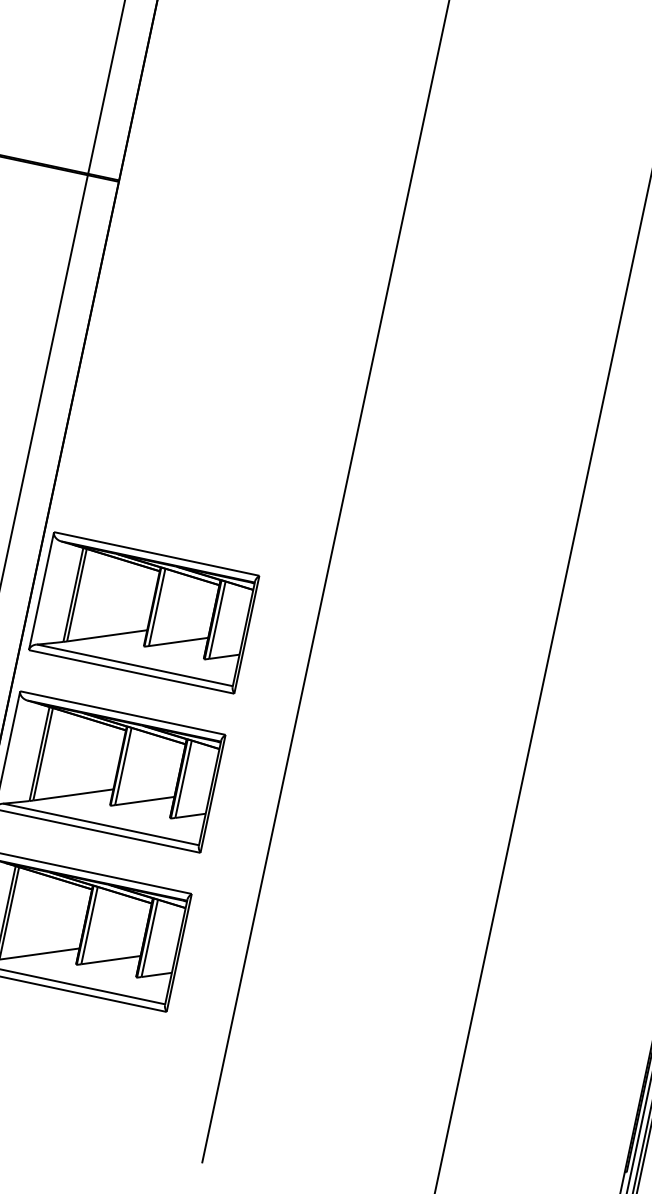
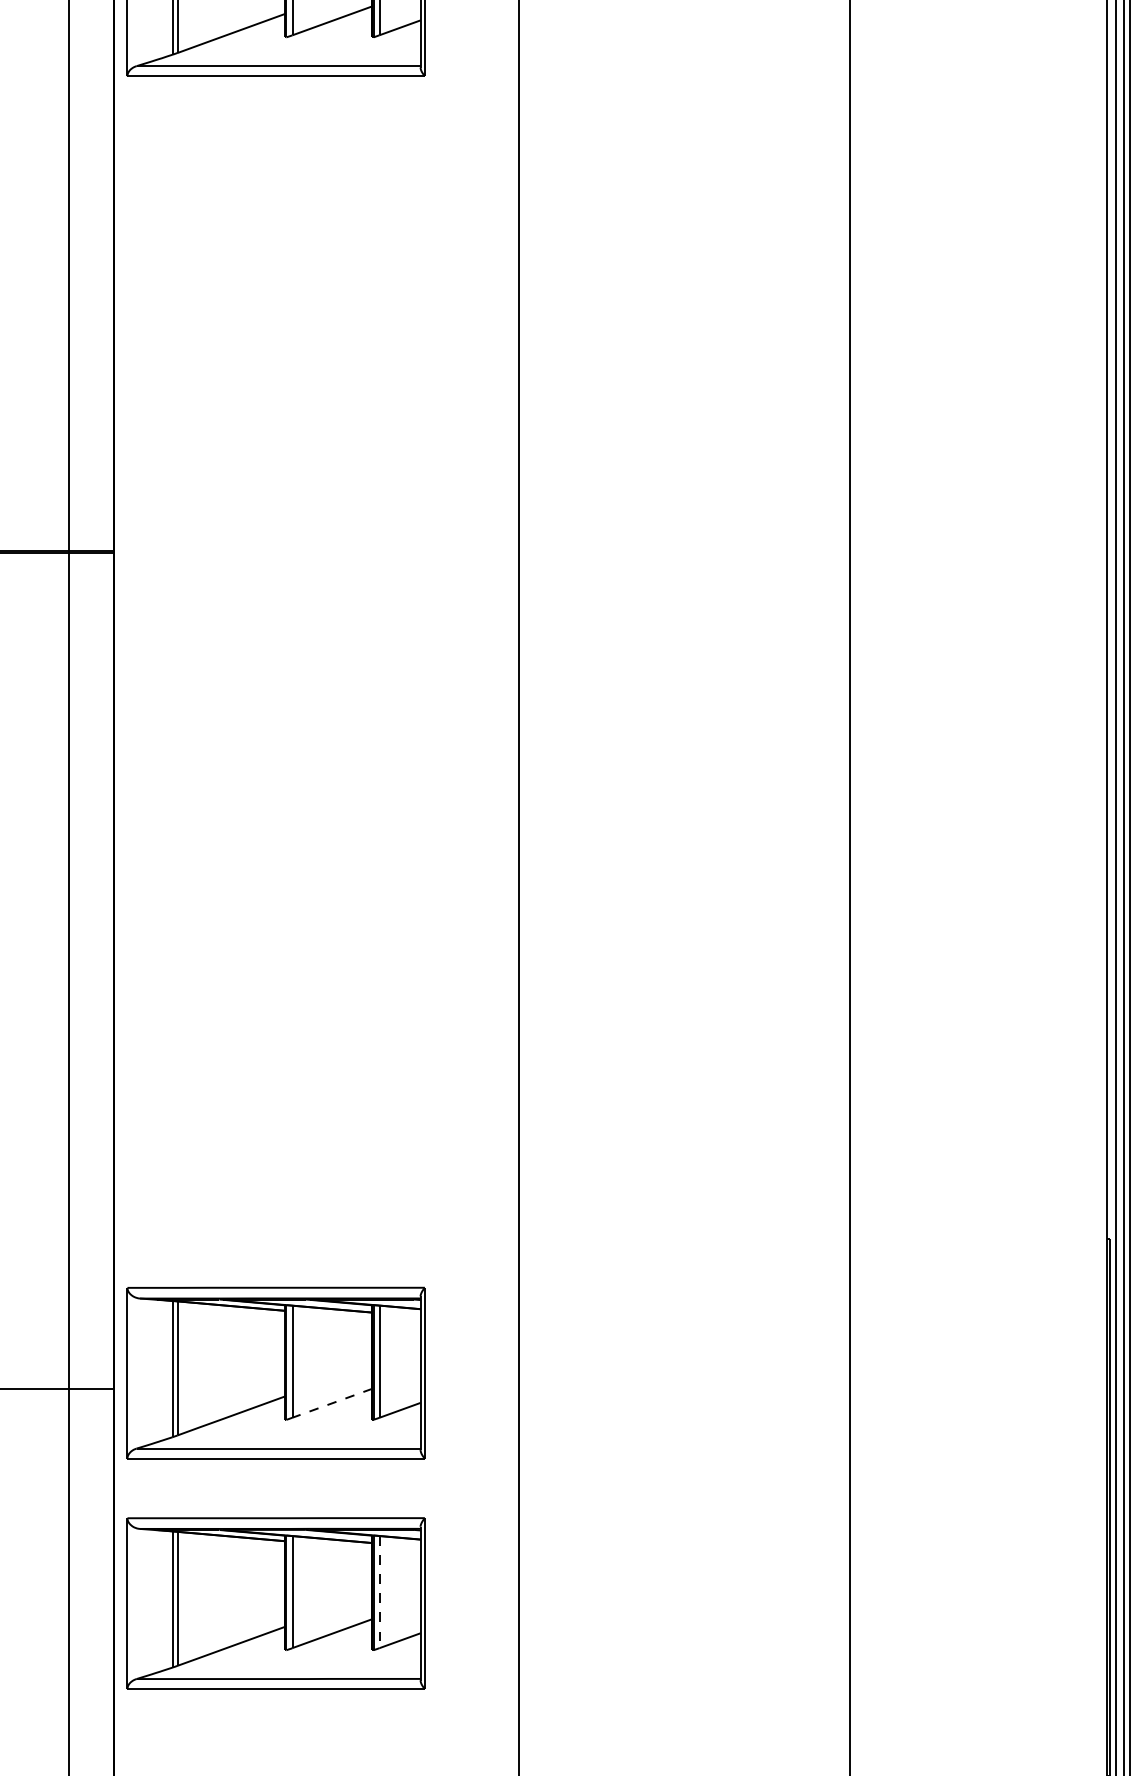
part: (143, 612) -> (275, 1142), removed
line: (144, 801) -> (331, 1403), solid -> dashed
line: (149, 938) -> (379, 1592), solid -> dashed

